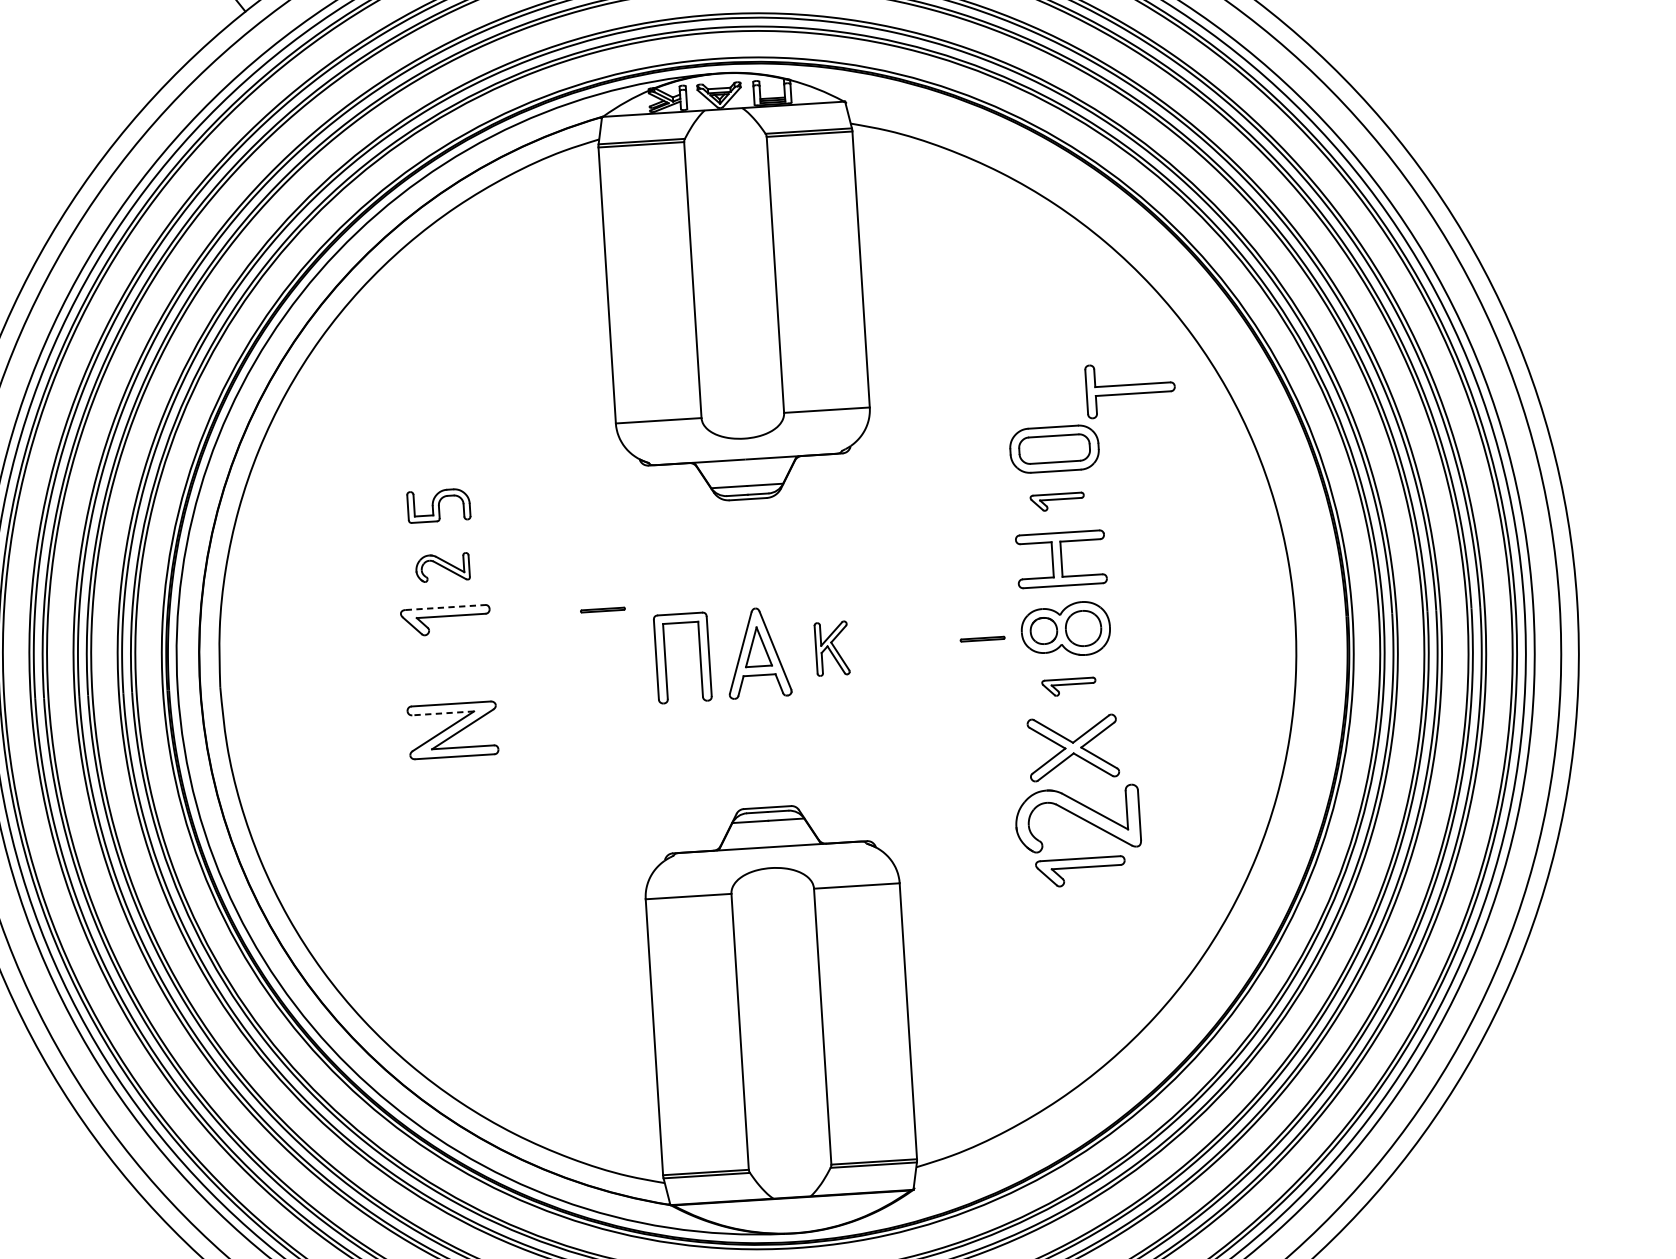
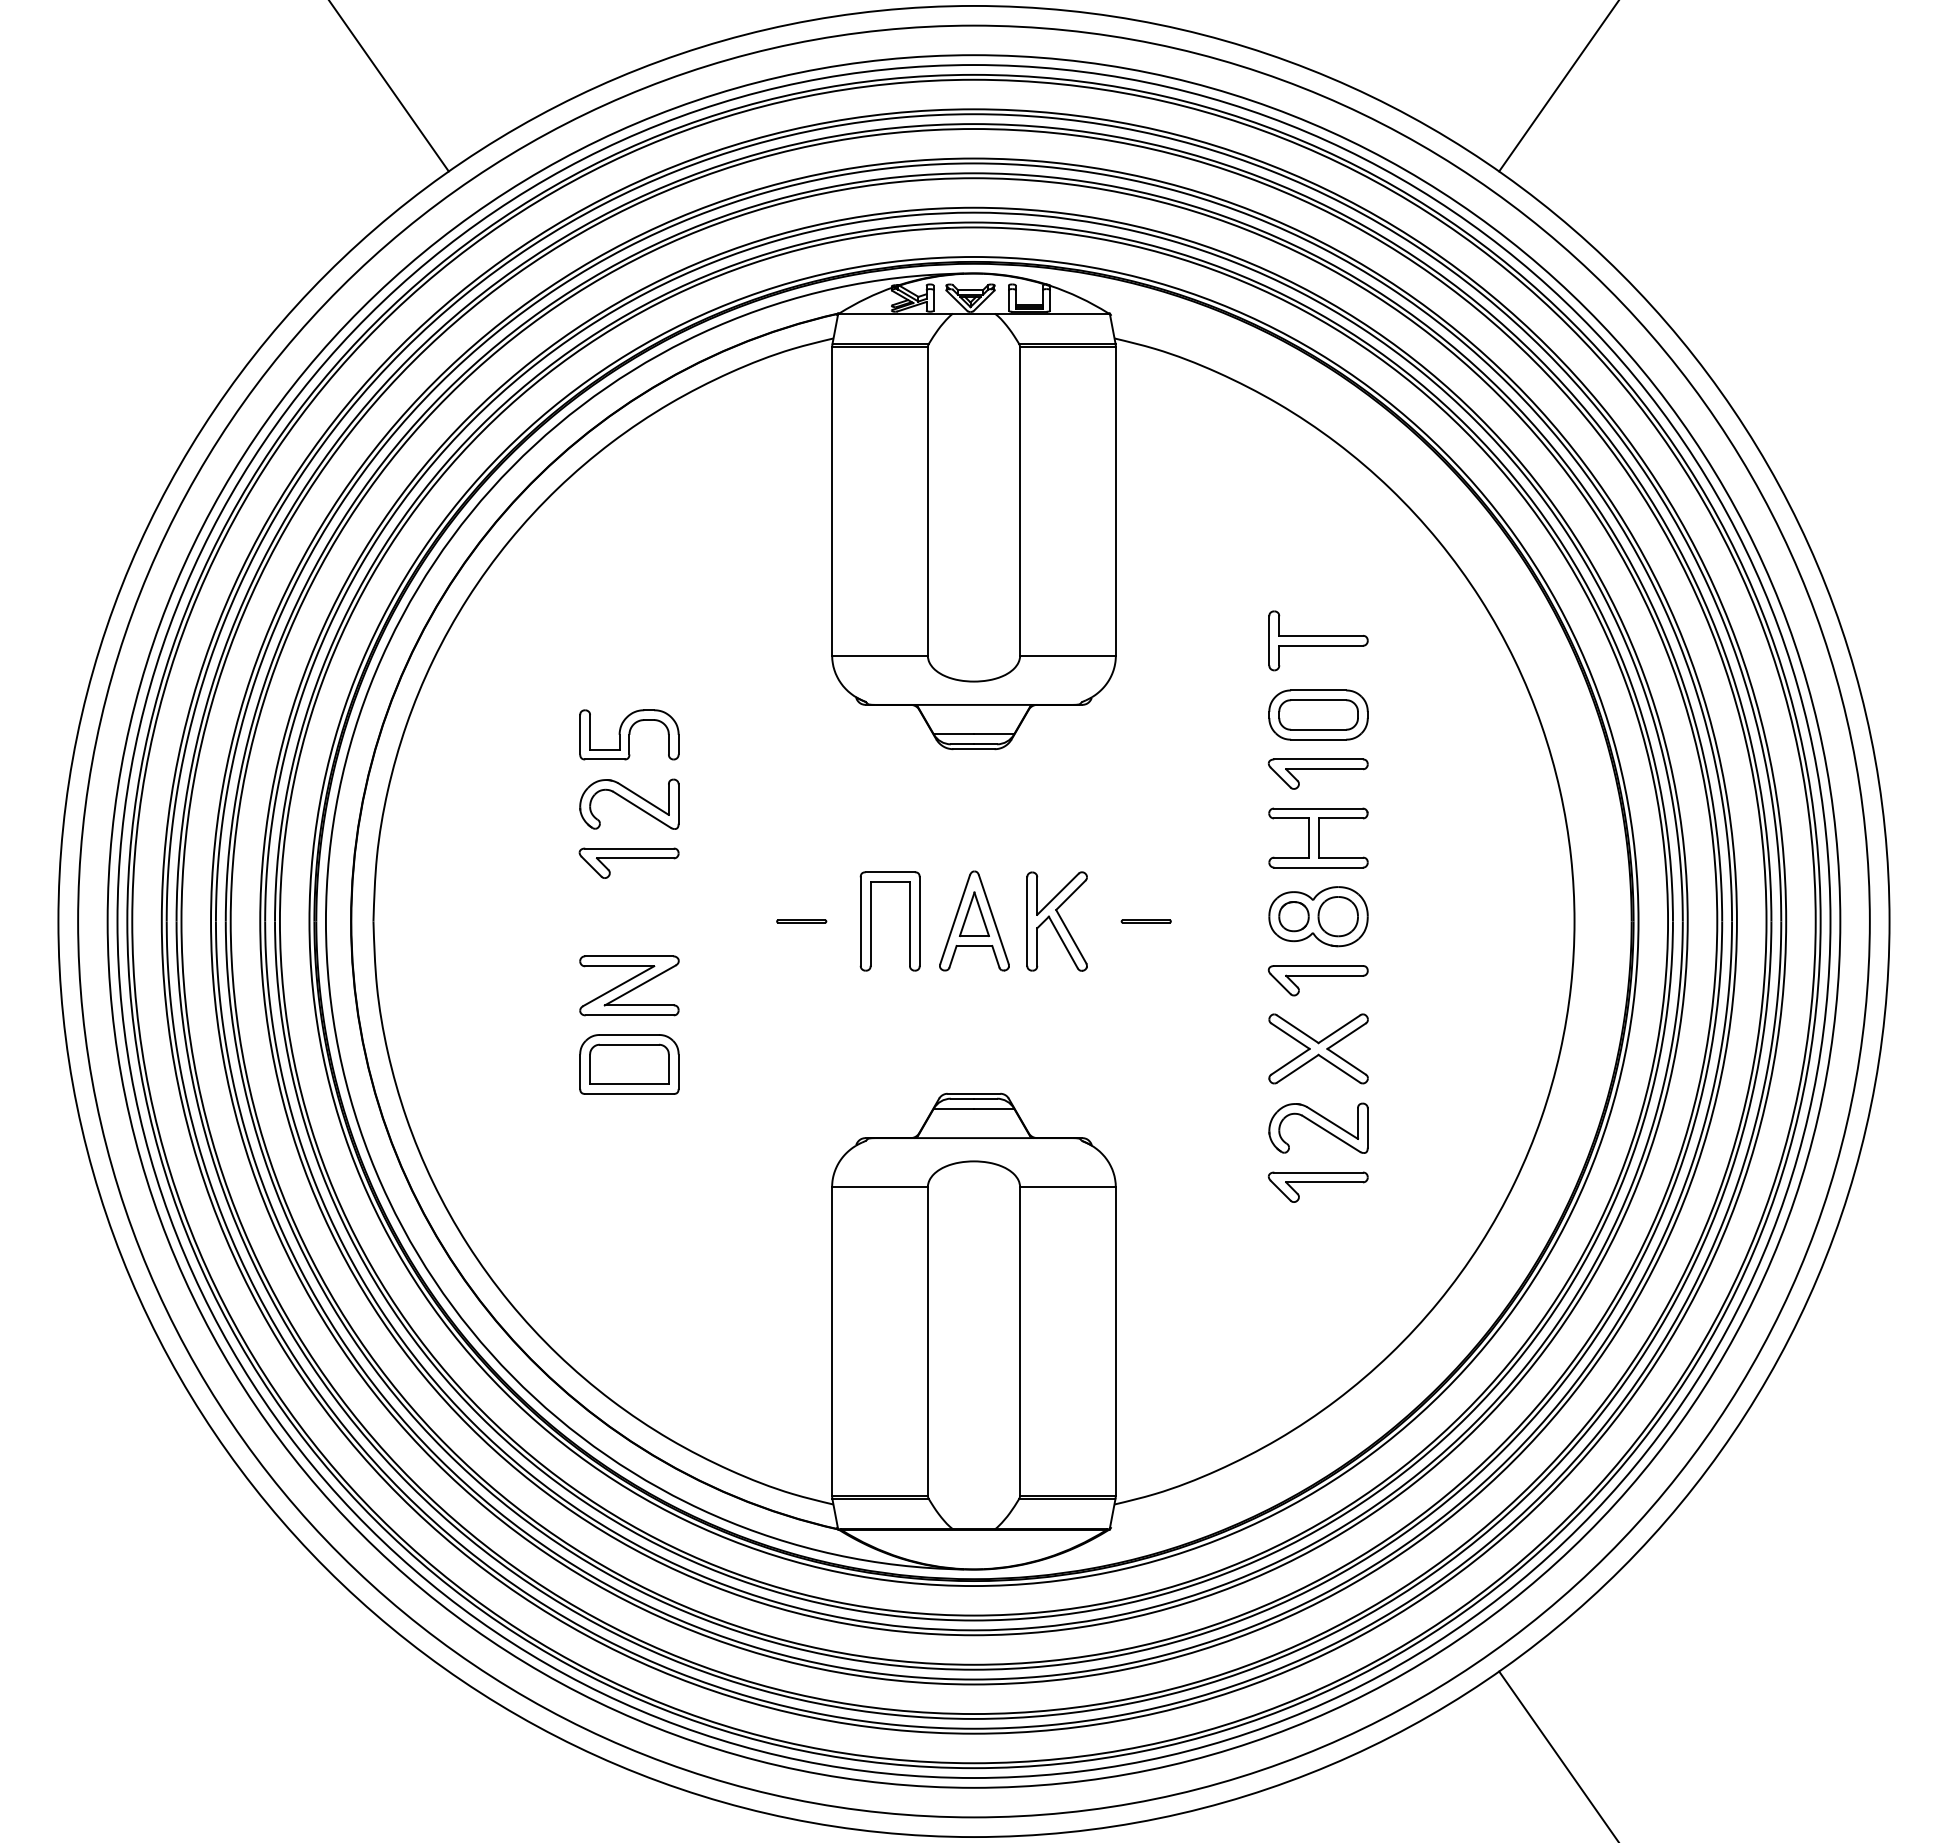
part: (1130, 389) -> (1318, 640), moved
part: (1056, 501) -> (1317, 773), size x1.67
part: (438, 505) -> (629, 734), size x1.43
part: (442, 567) -> (629, 803), size x1.67
line: (446, 607) -> (630, 848), dashed -> solid
line: (602, 609) -> (801, 920), moved
line: (981, 638) -> (1145, 920), moved
part: (831, 648) -> (1056, 921), size x1.67
part: (1068, 686) -> (1317, 980), size x1.67
line: (443, 713) -> (619, 966), dashed -> solid
part: (457, 800) -> (629, 1064), added
part: (1077, 818) -> (1318, 1127), size x0.71

